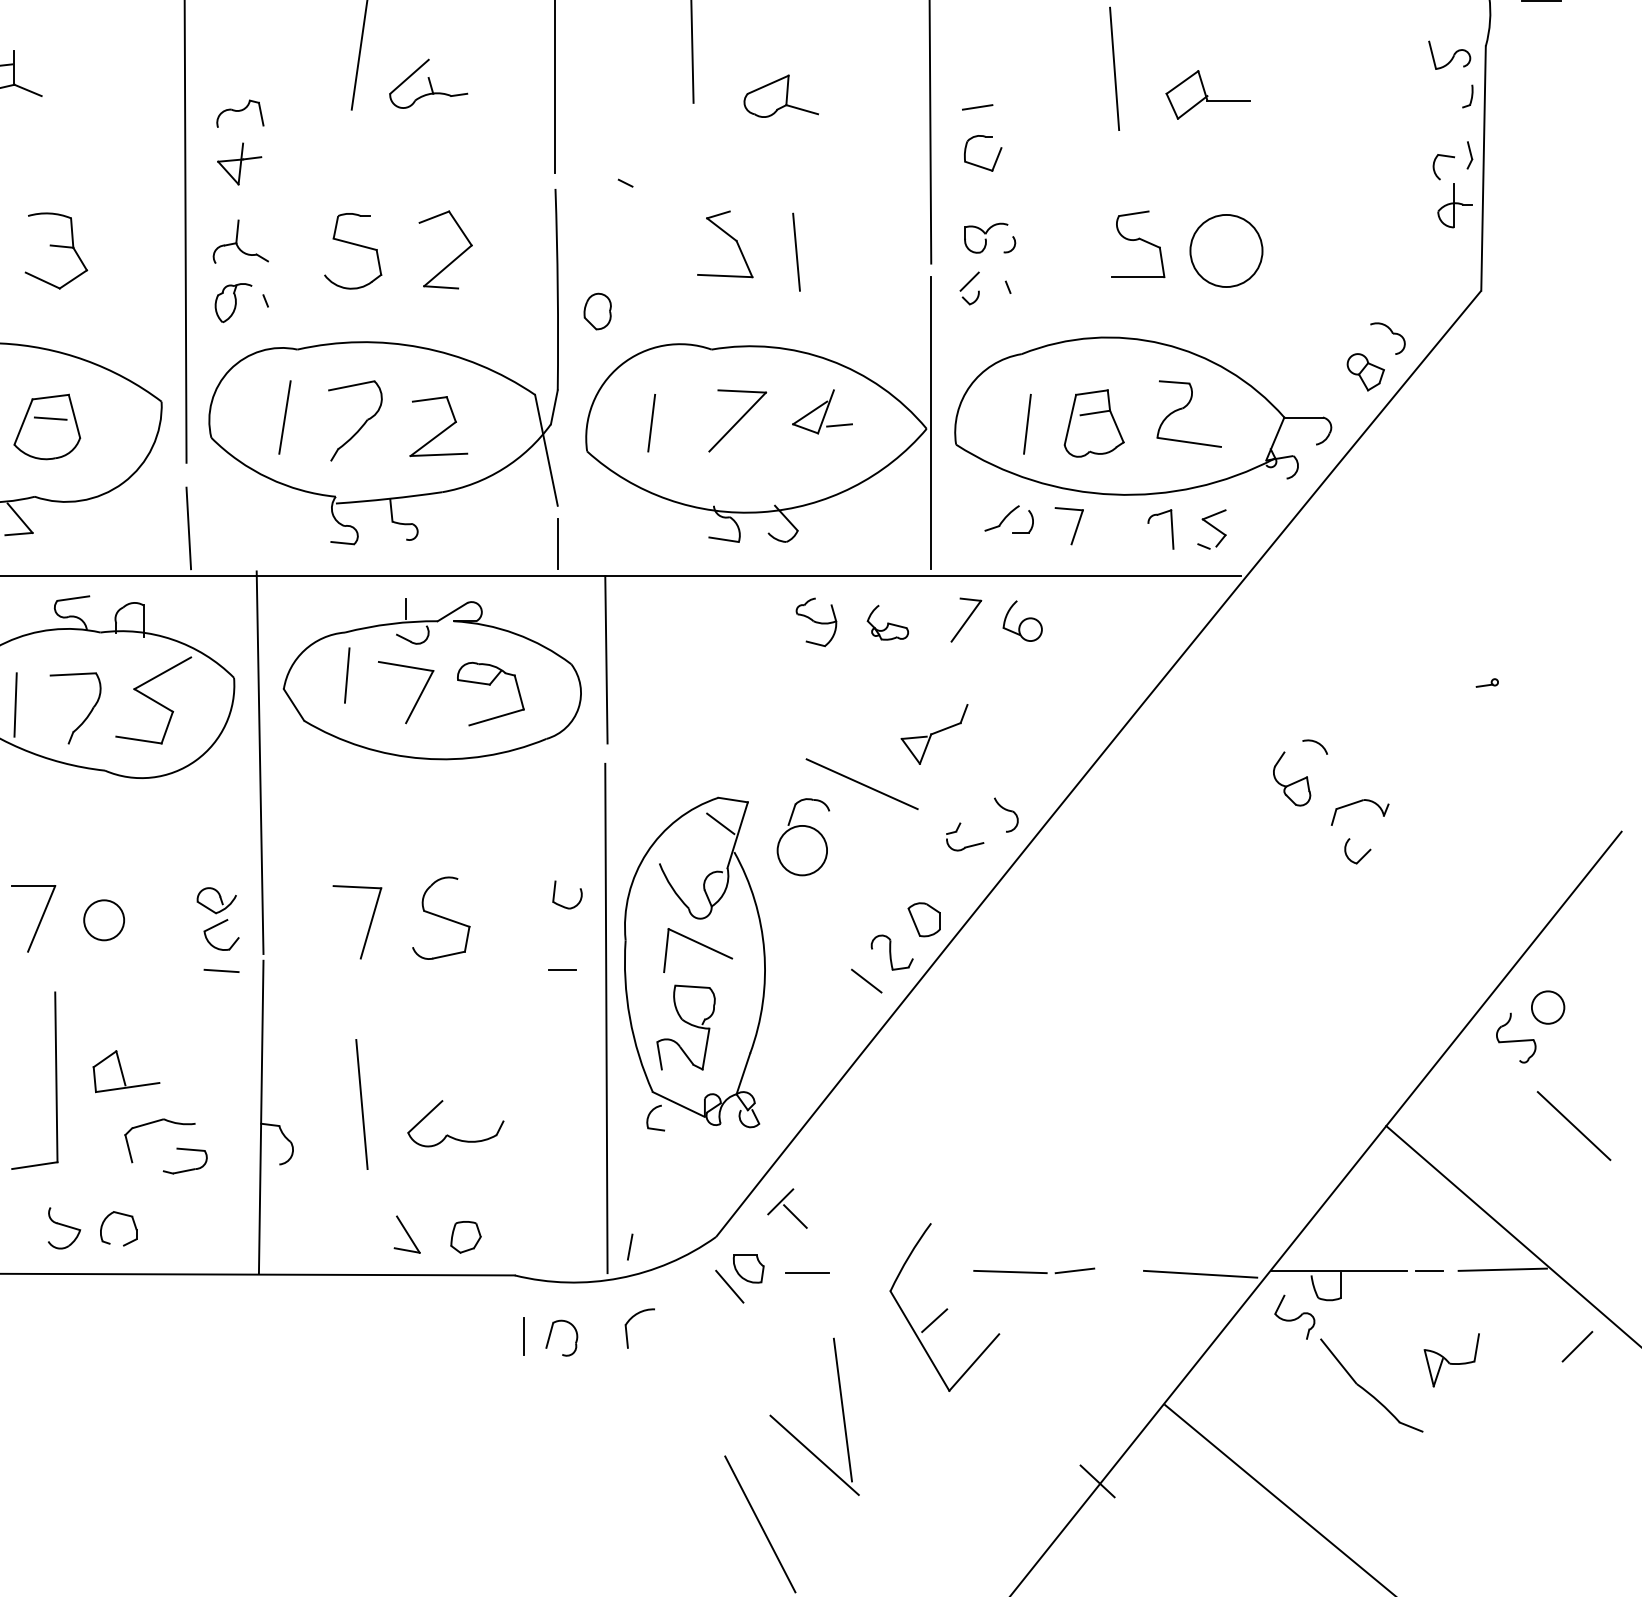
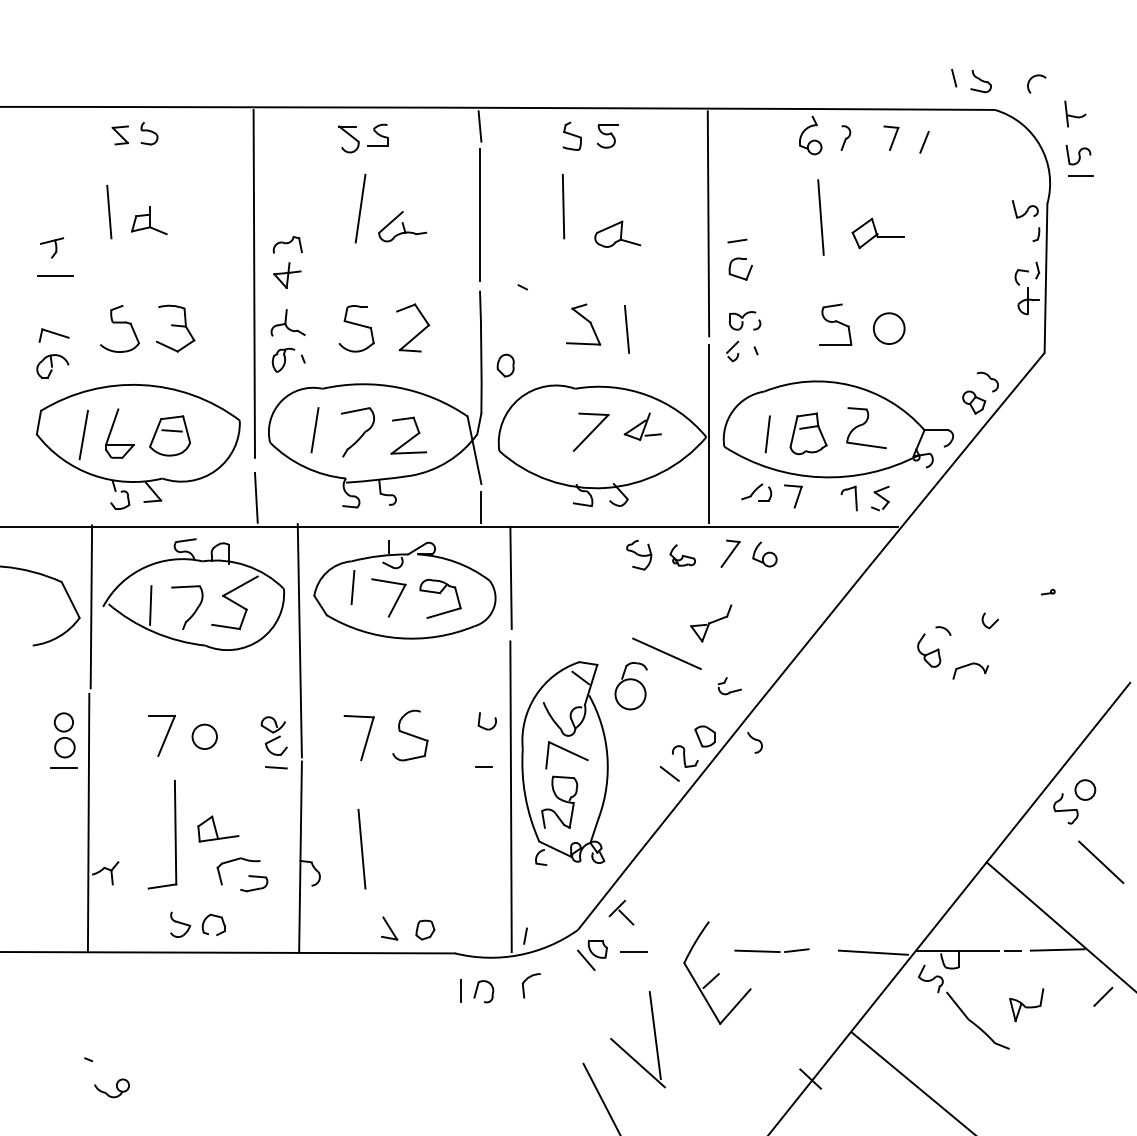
circle: (1226, 250) -> (889, 328), size x0.7
line: (651, 422) -> (538, 433), removed
part: (1005, 814) -> (754, 742), moved
part: (1356, 850) -> (989, 620), moved
part: (449, 1134) -> (415, 867), removed

